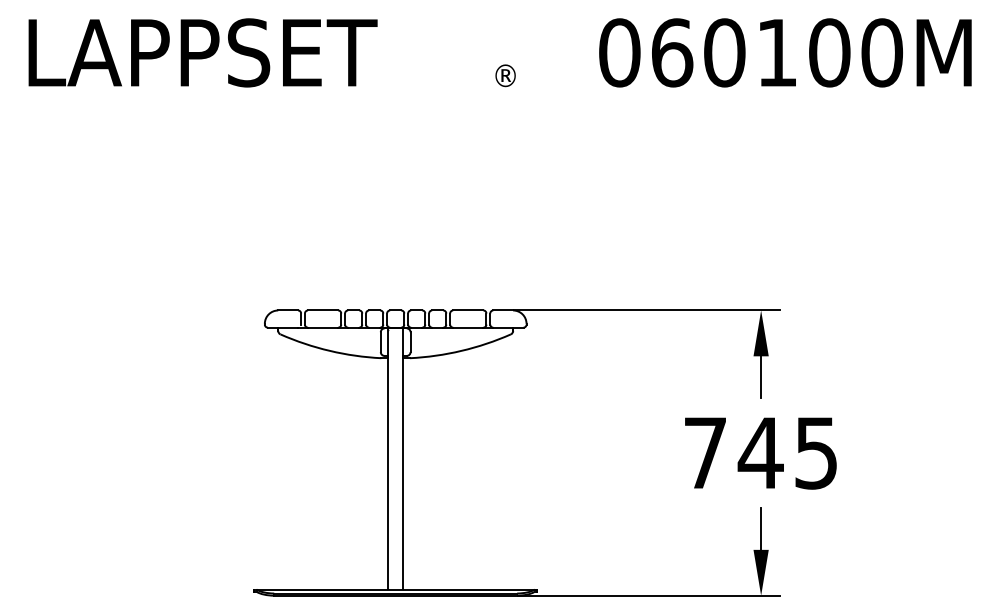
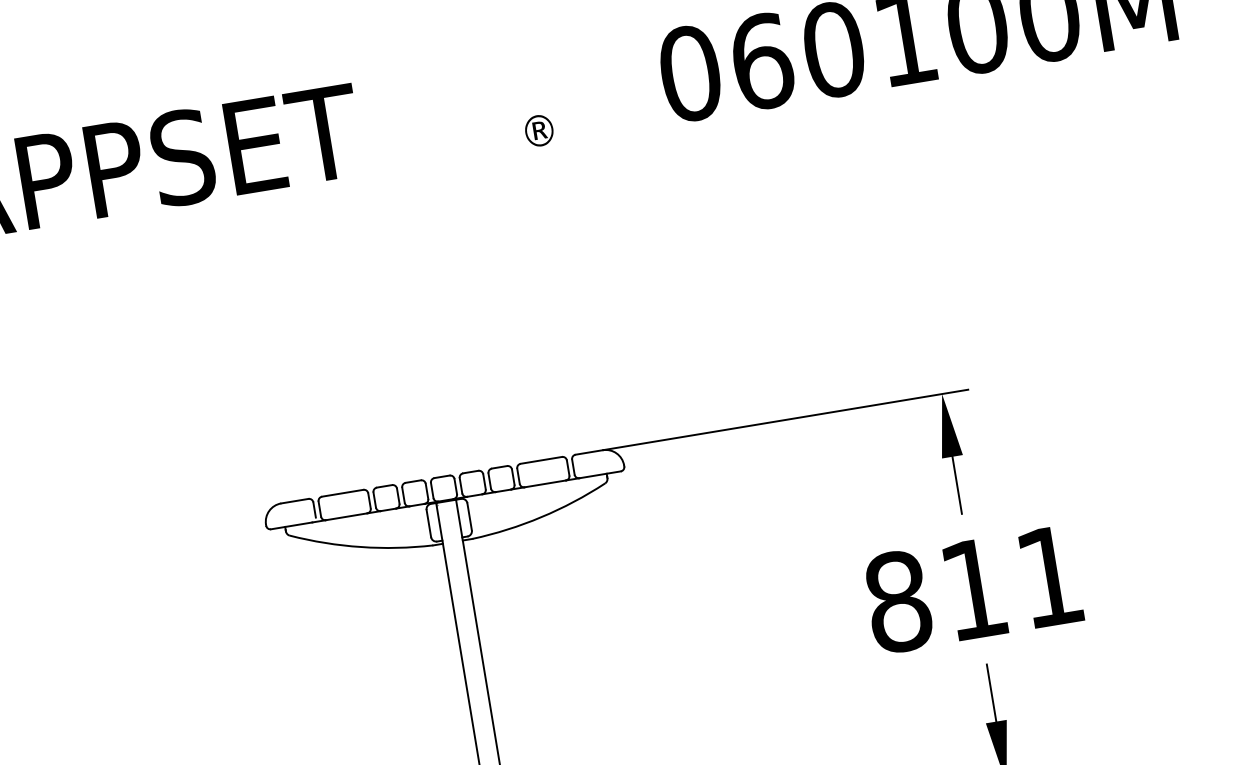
text: (759, 452) -> (972, 588), 745 -> 811

